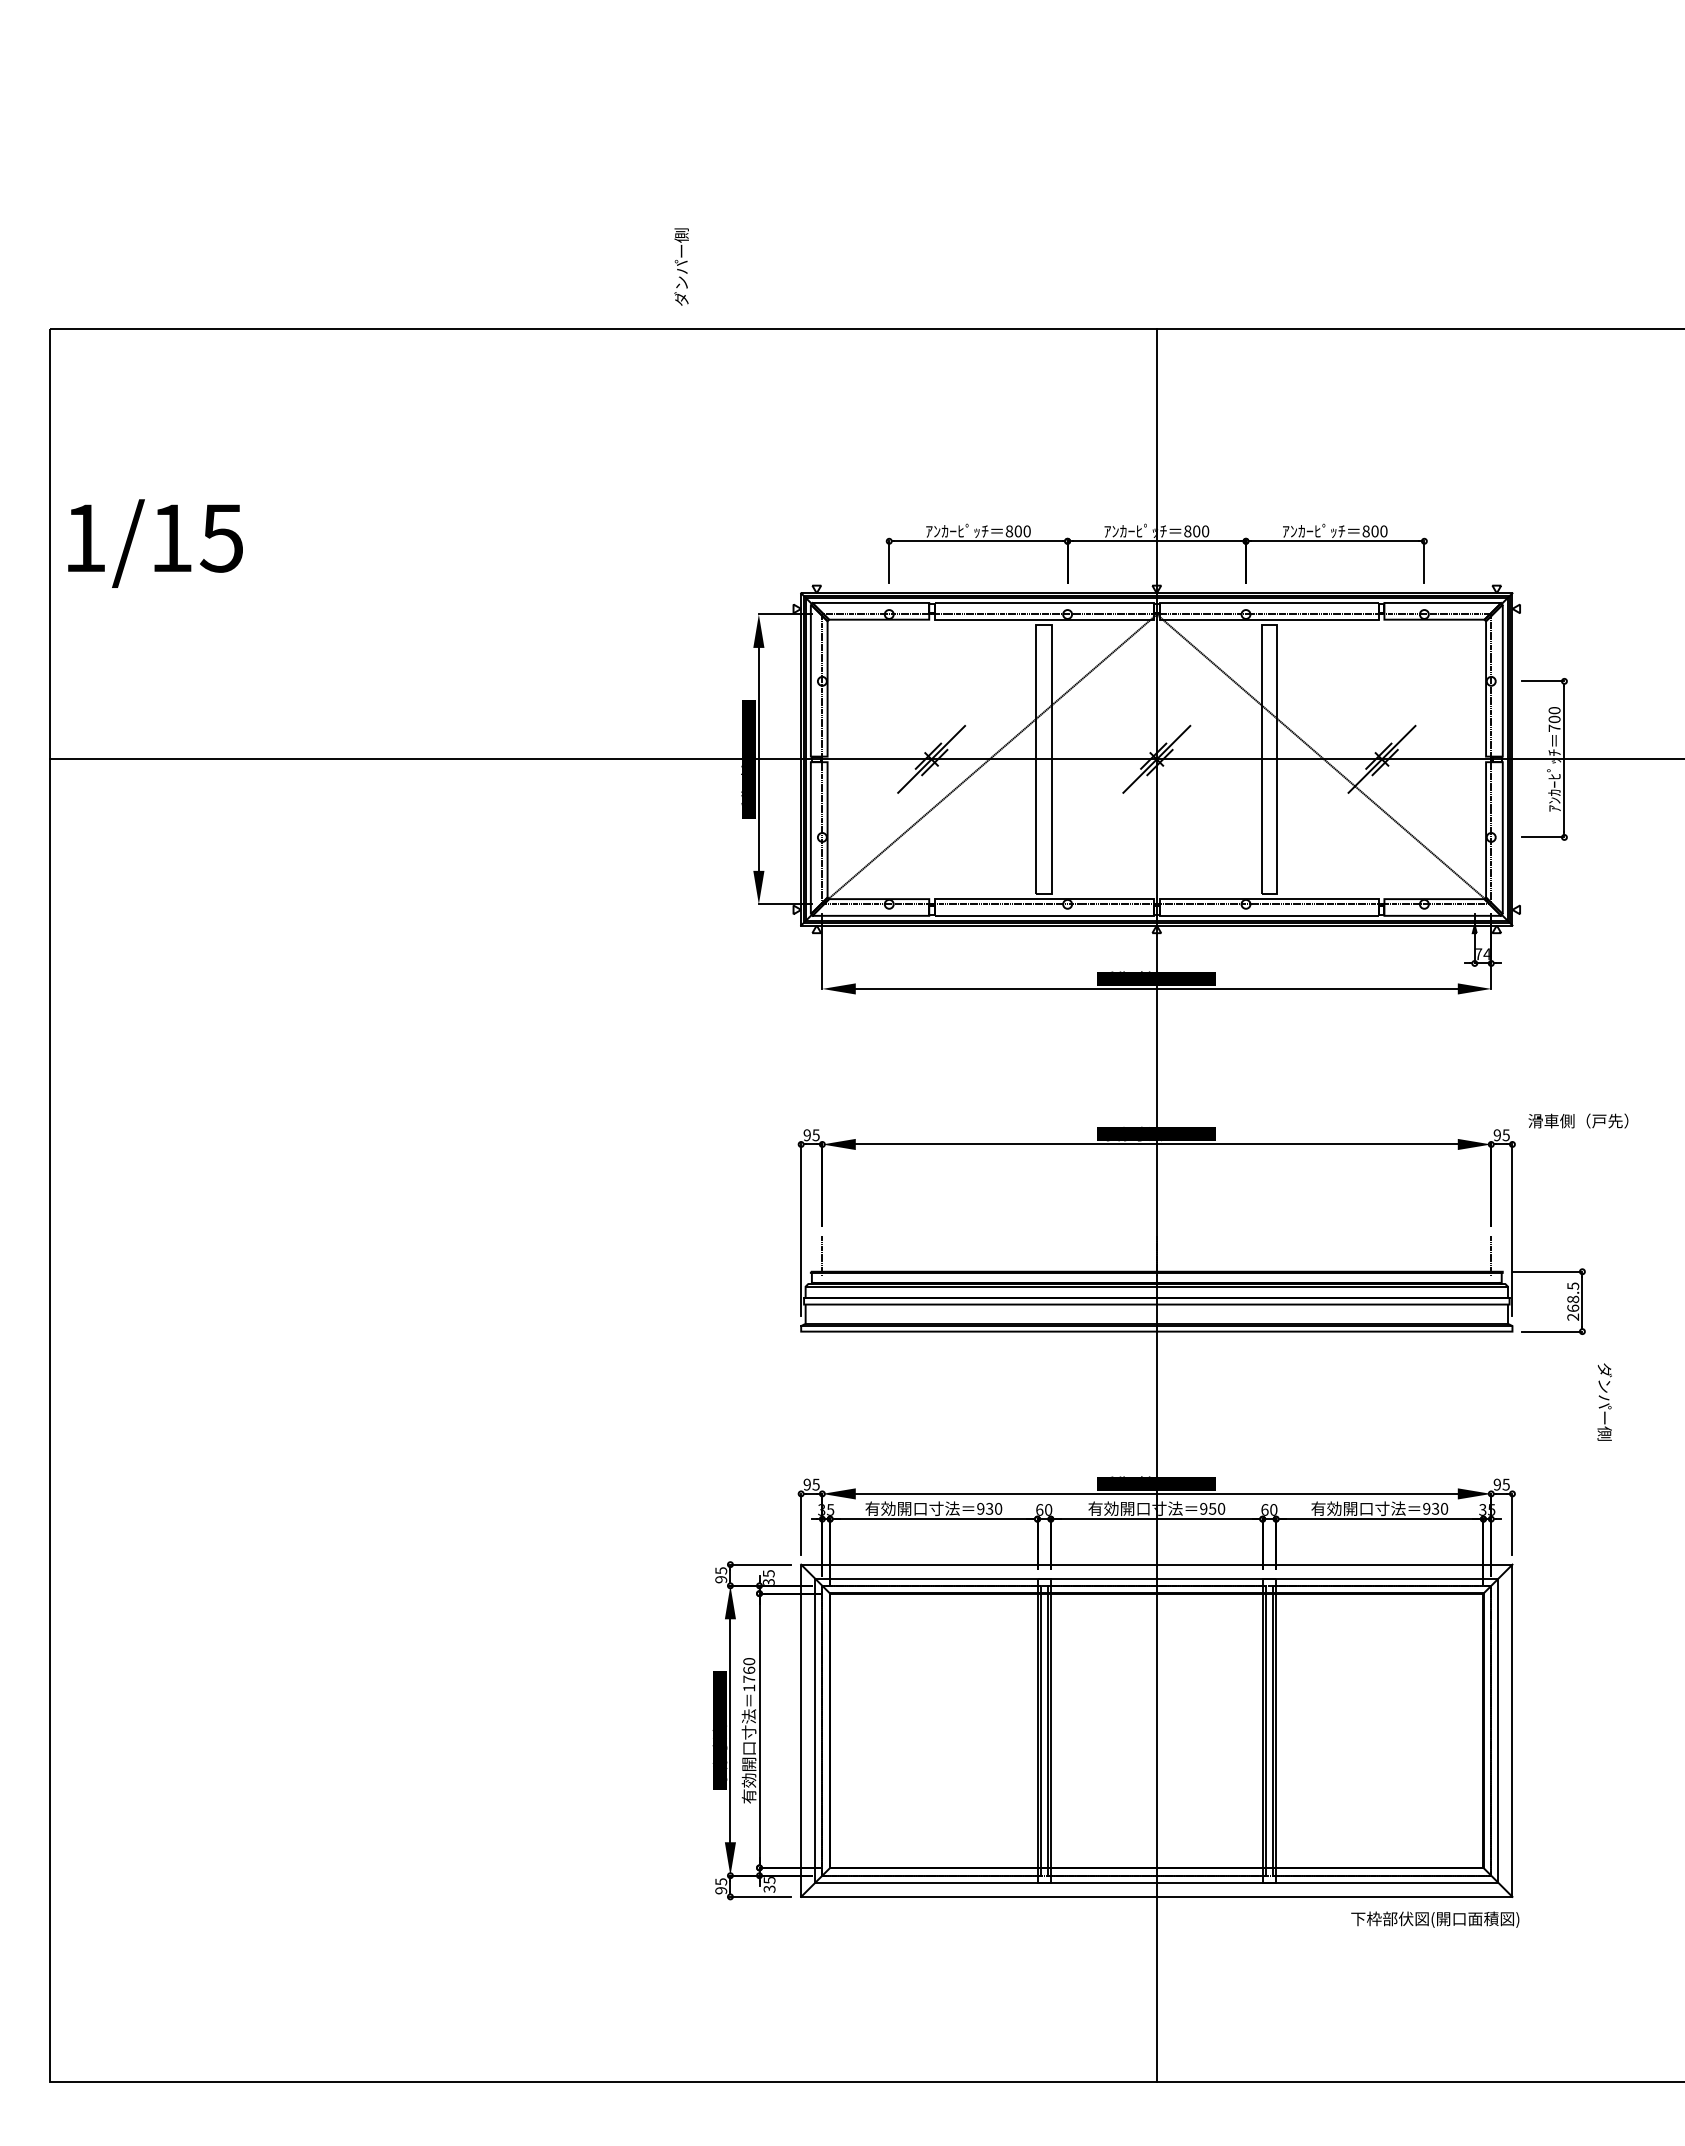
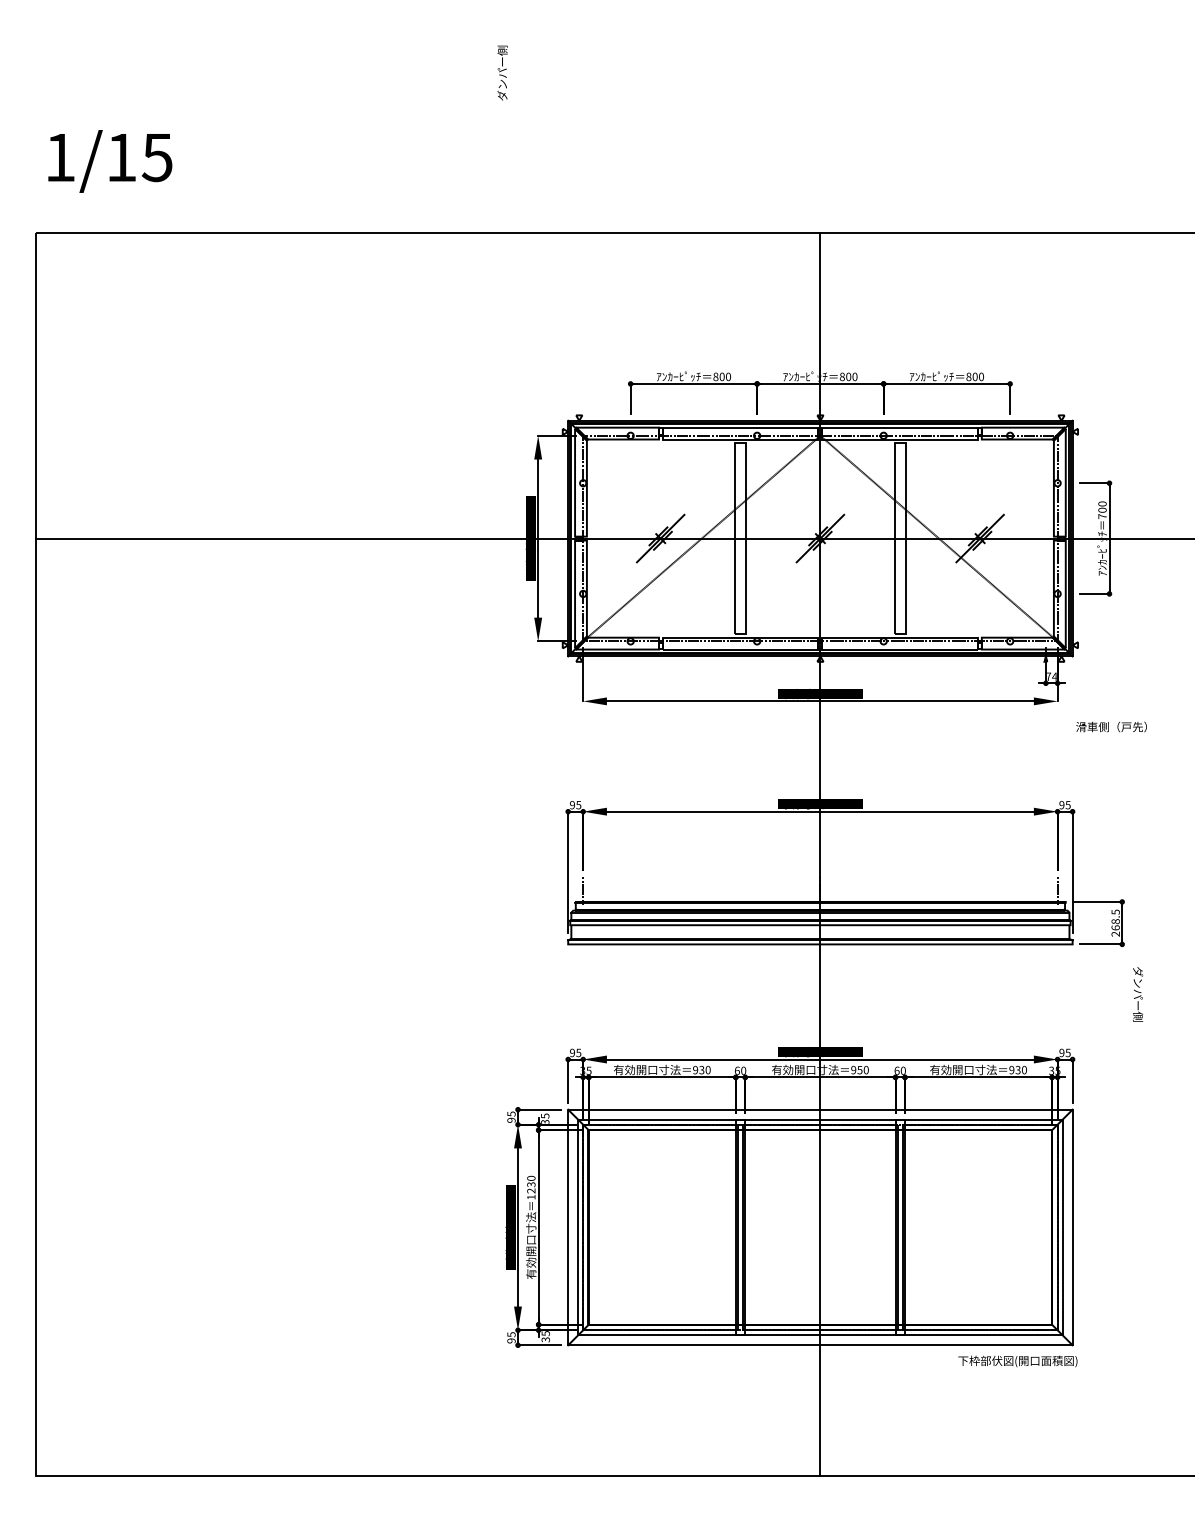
text: (681, 266) -> (502, 72), moved
text: (155, 543) -> (110, 161), moved
text: (1578, 1120) -> (1111, 726), moved
text: (749, 1674) -> (531, 1187), 1760 -> 1230

